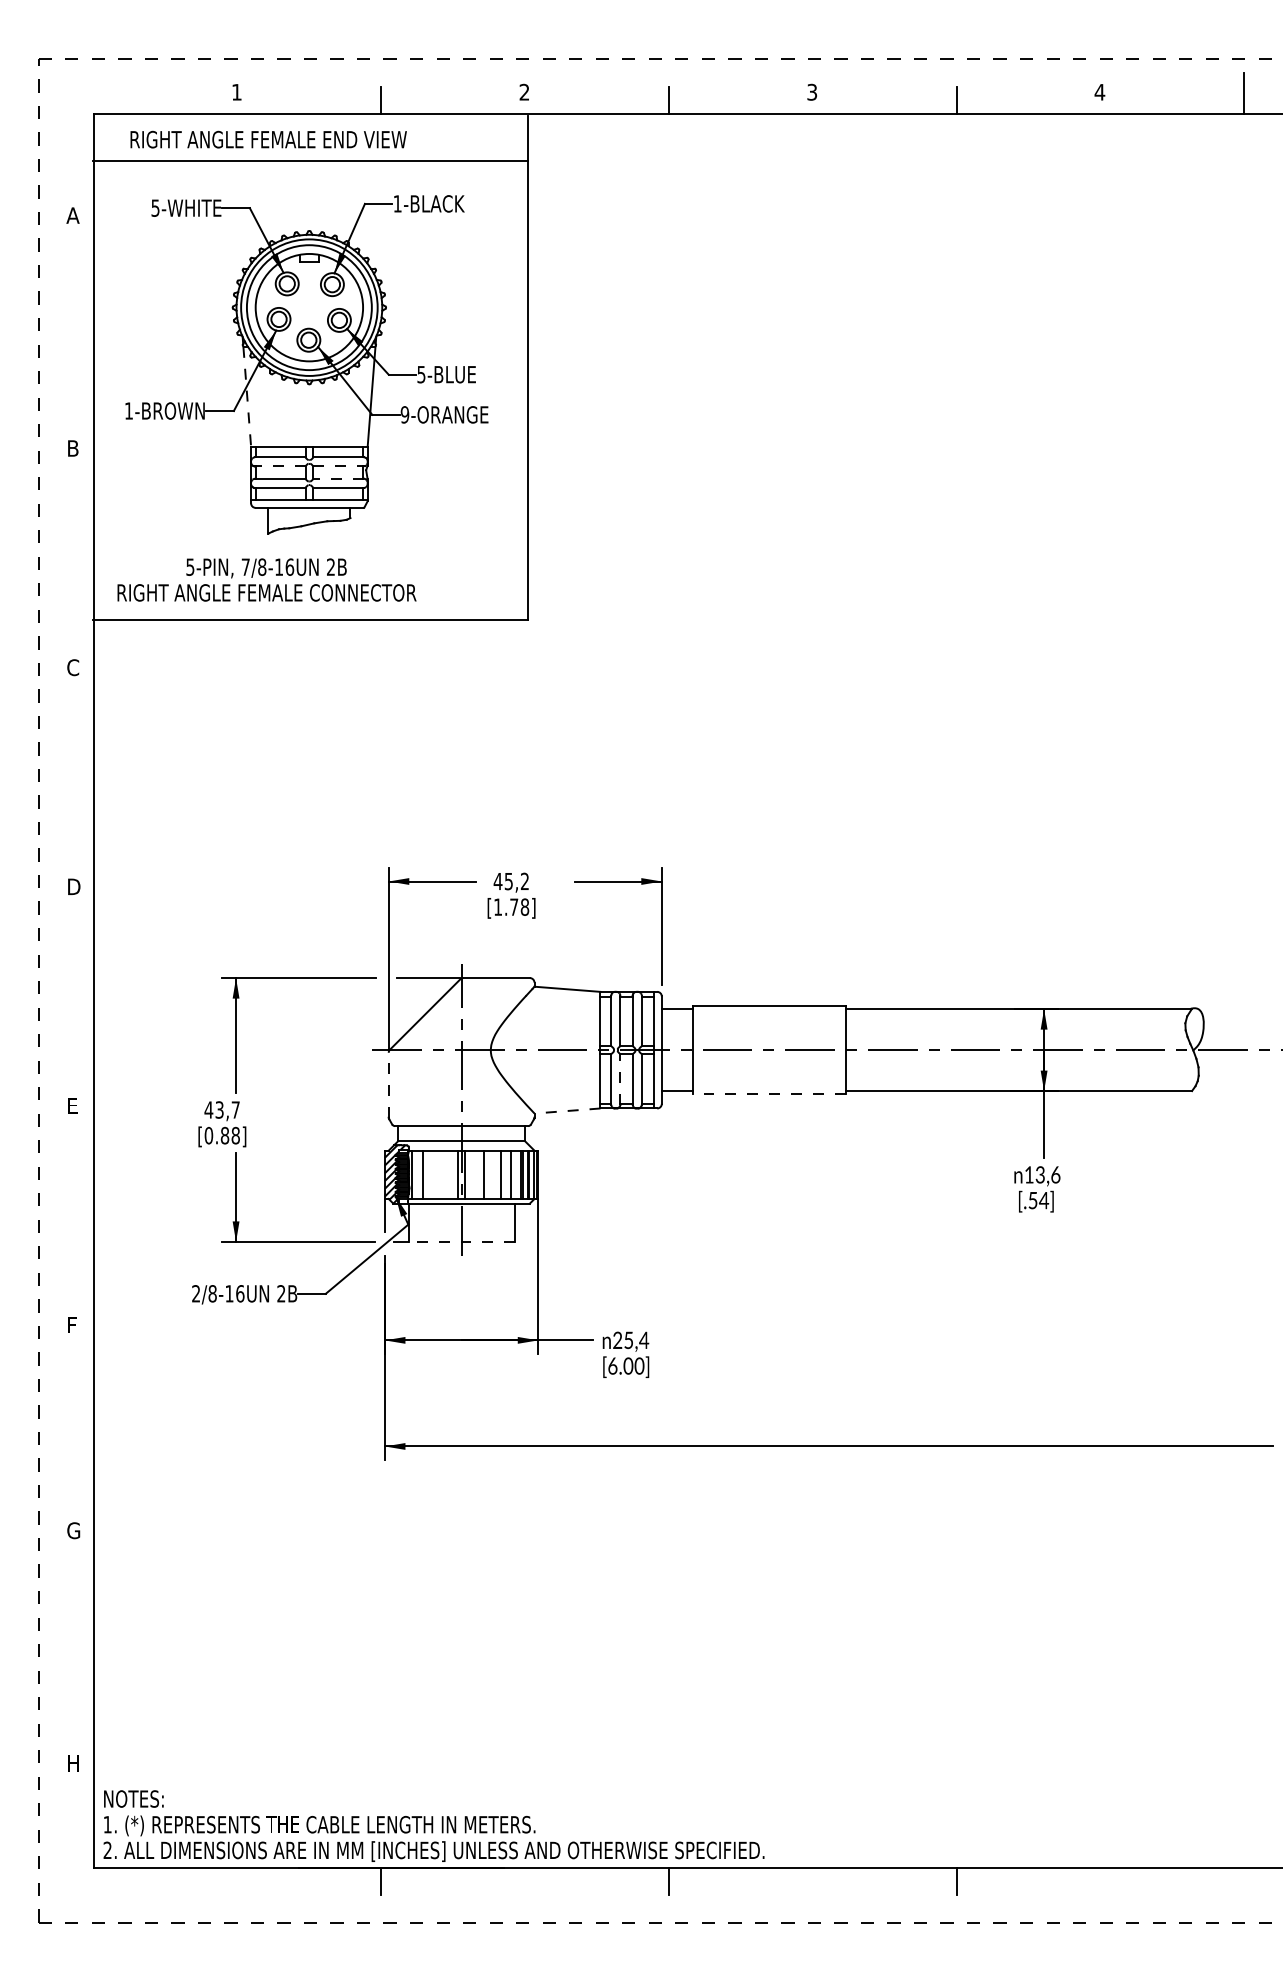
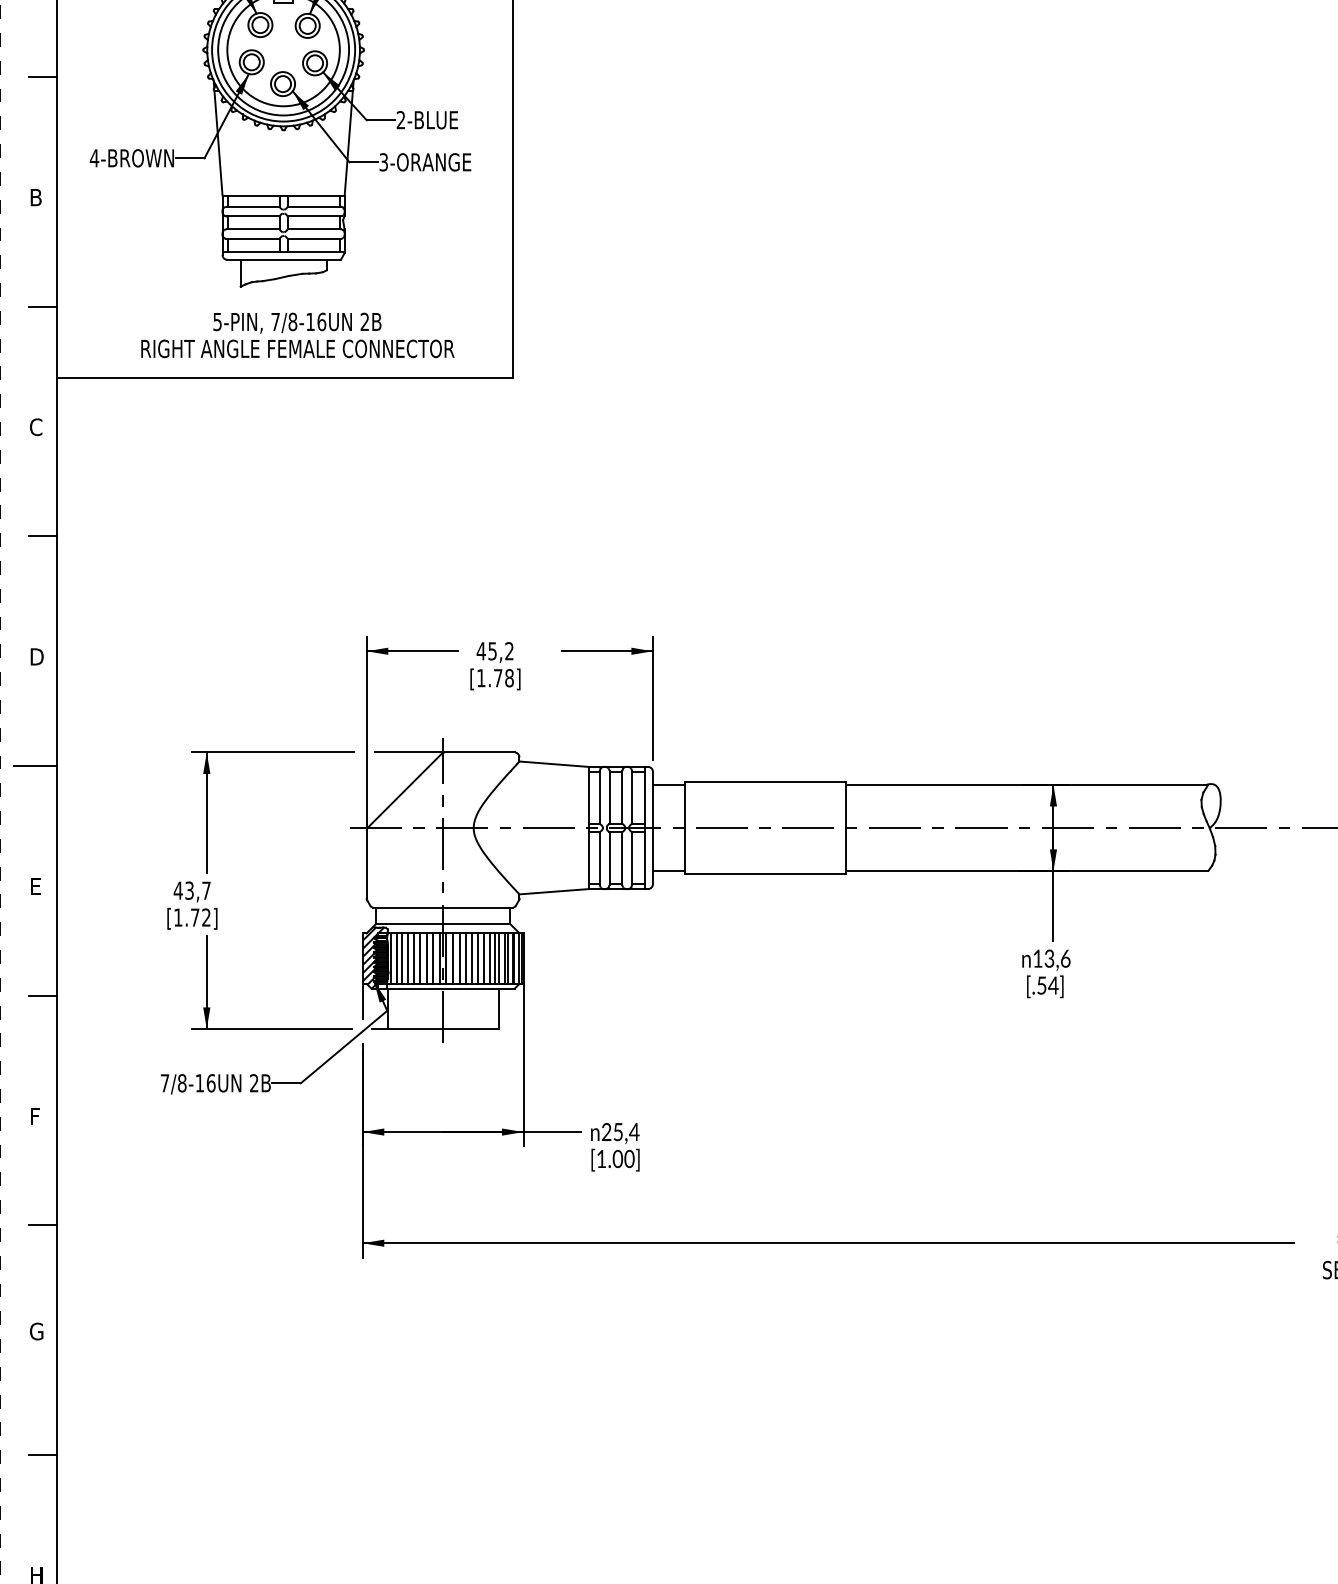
line: (79, 333) -> (42, 77), added
text: (421, 374) -> (401, 120), 5-BLUE -> 2-BLUE
line: (247, 396) -> (218, 143), dashed -> solid
text: (128, 410) -> (94, 157), 1-BROWN -> 4-BROWN
text: (404, 414) -> (383, 161), 9-ORANGE -> 3-ORANGE
line: (279, 466) -> (252, 216), dashed -> solid
line: (338, 466) -> (314, 216), dashed -> solid
line: (338, 478) -> (314, 229), dashed -> solid
line: (79, 552) -> (42, 306), added
text: (266, 579) -> (297, 334), moved
line: (79, 771) -> (42, 536), added
line: (72, 991) -> (35, 766), added
line: (620, 1078) -> (609, 857), dashed -> solid
line: (388, 1084) -> (366, 863), dashed -> solid
line: (769, 1094) -> (765, 874), dashed -> solid
line: (566, 1111) -> (553, 892), dashed -> solid
text: (221, 1135) -> (191, 917), [0.88] -> [1.72]
line: (417, 1174) -> (396, 958), added
line: (427, 1174) -> (407, 958), added
line: (433, 1174) -> (413, 958), added
line: (439, 1174) -> (419, 958), added
line: (445, 1174) -> (426, 958), added
line: (452, 1174) -> (433, 958), added
line: (471, 1174) -> (453, 958), added
line: (477, 1174) -> (459, 958), added
line: (489, 1174) -> (472, 958), added
line: (495, 1174) -> (478, 958), added
line: (506, 1174) -> (490, 958), added
line: (515, 1174) -> (499, 958), added
line: (79, 1210) -> (42, 995), added
line: (461, 1241) -> (442, 1028), dashed -> solid
text: (196, 1293) -> (165, 1082), 2/8-16UN -> 7/8-16UN
text: (612, 1365) -> (601, 1158), [6.00] -> [1.00]
line: (79, 1429) -> (42, 1225), added
line: (79, 1648) -> (42, 1454), added

